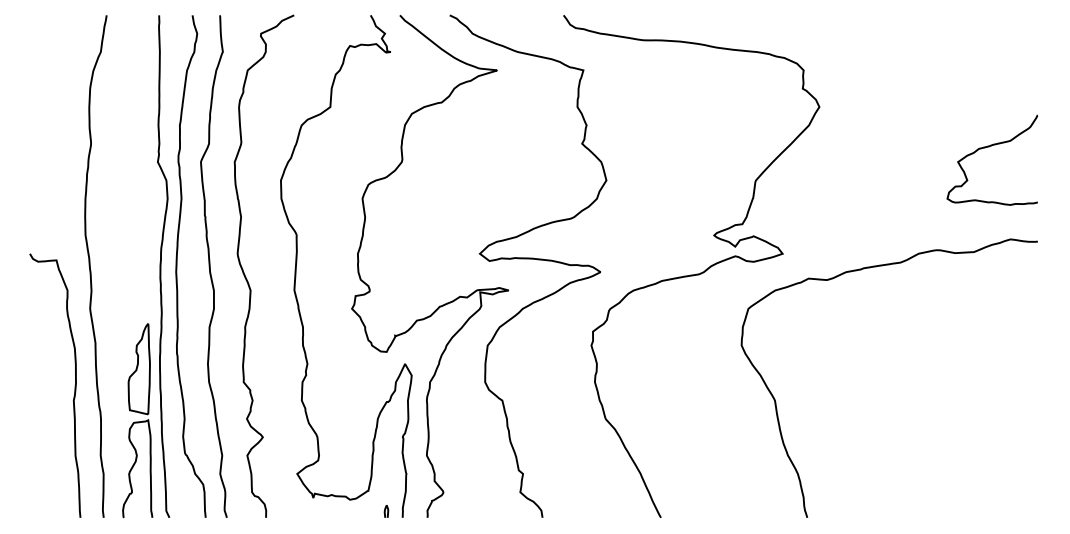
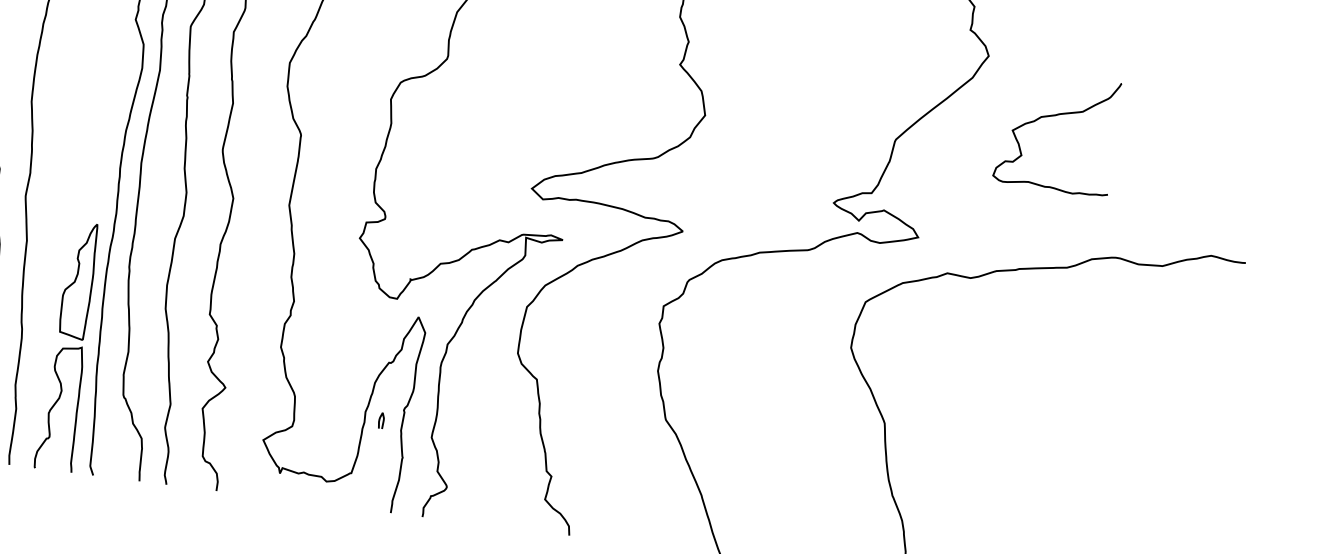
curve: (989, 147) -> (1055, 116), moved
curve: (385, 511) -> (380, 420), moved

